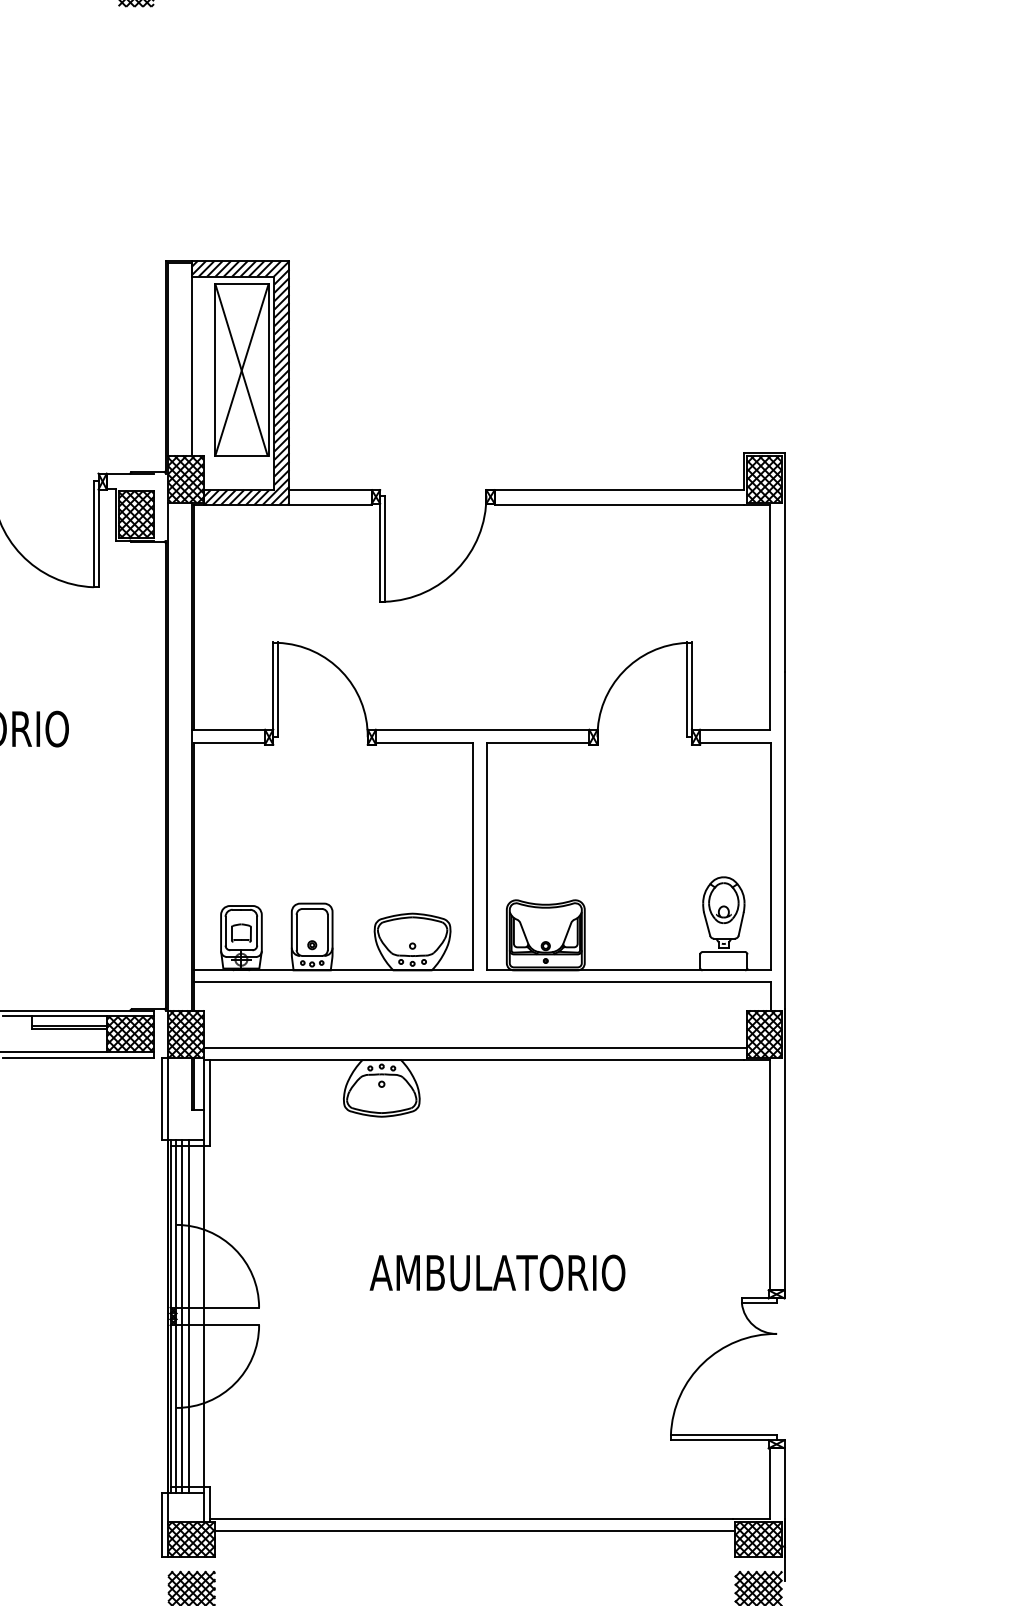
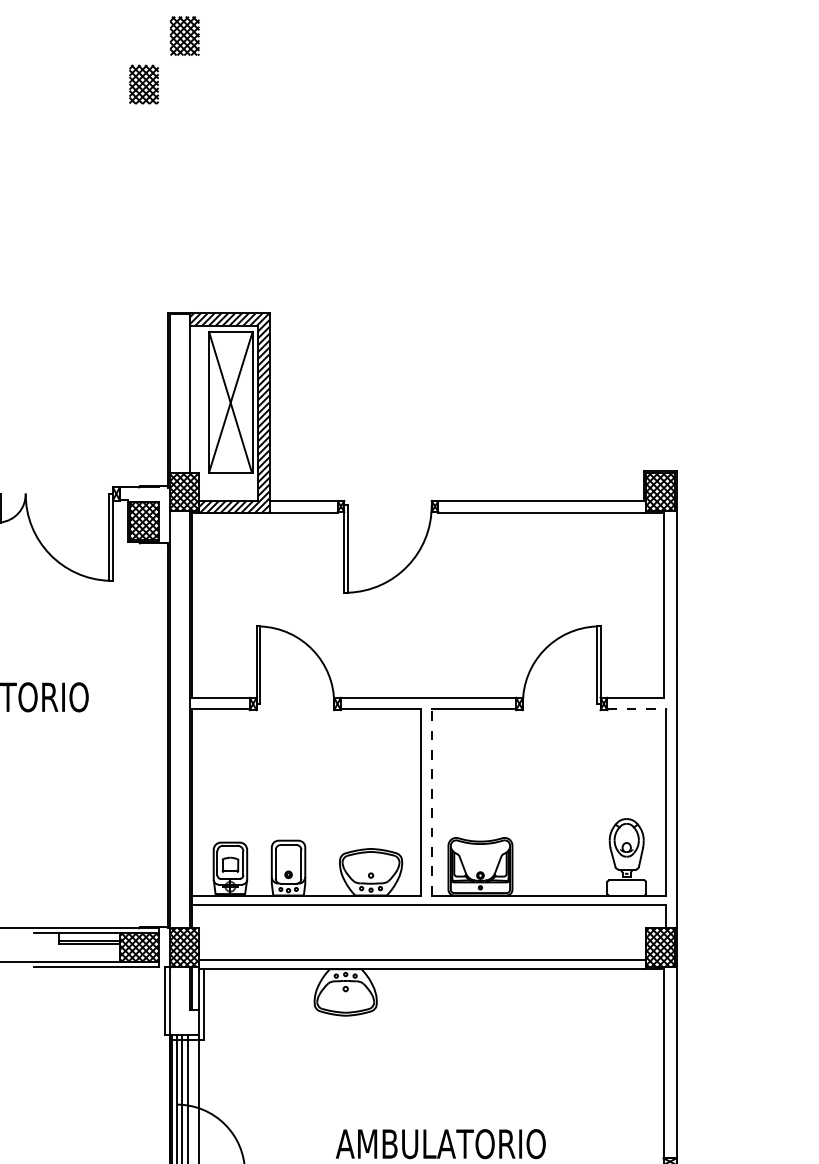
line: (736, 743) -> (637, 709), solid -> dashed
line: (486, 856) -> (431, 801), solid -> dashed

